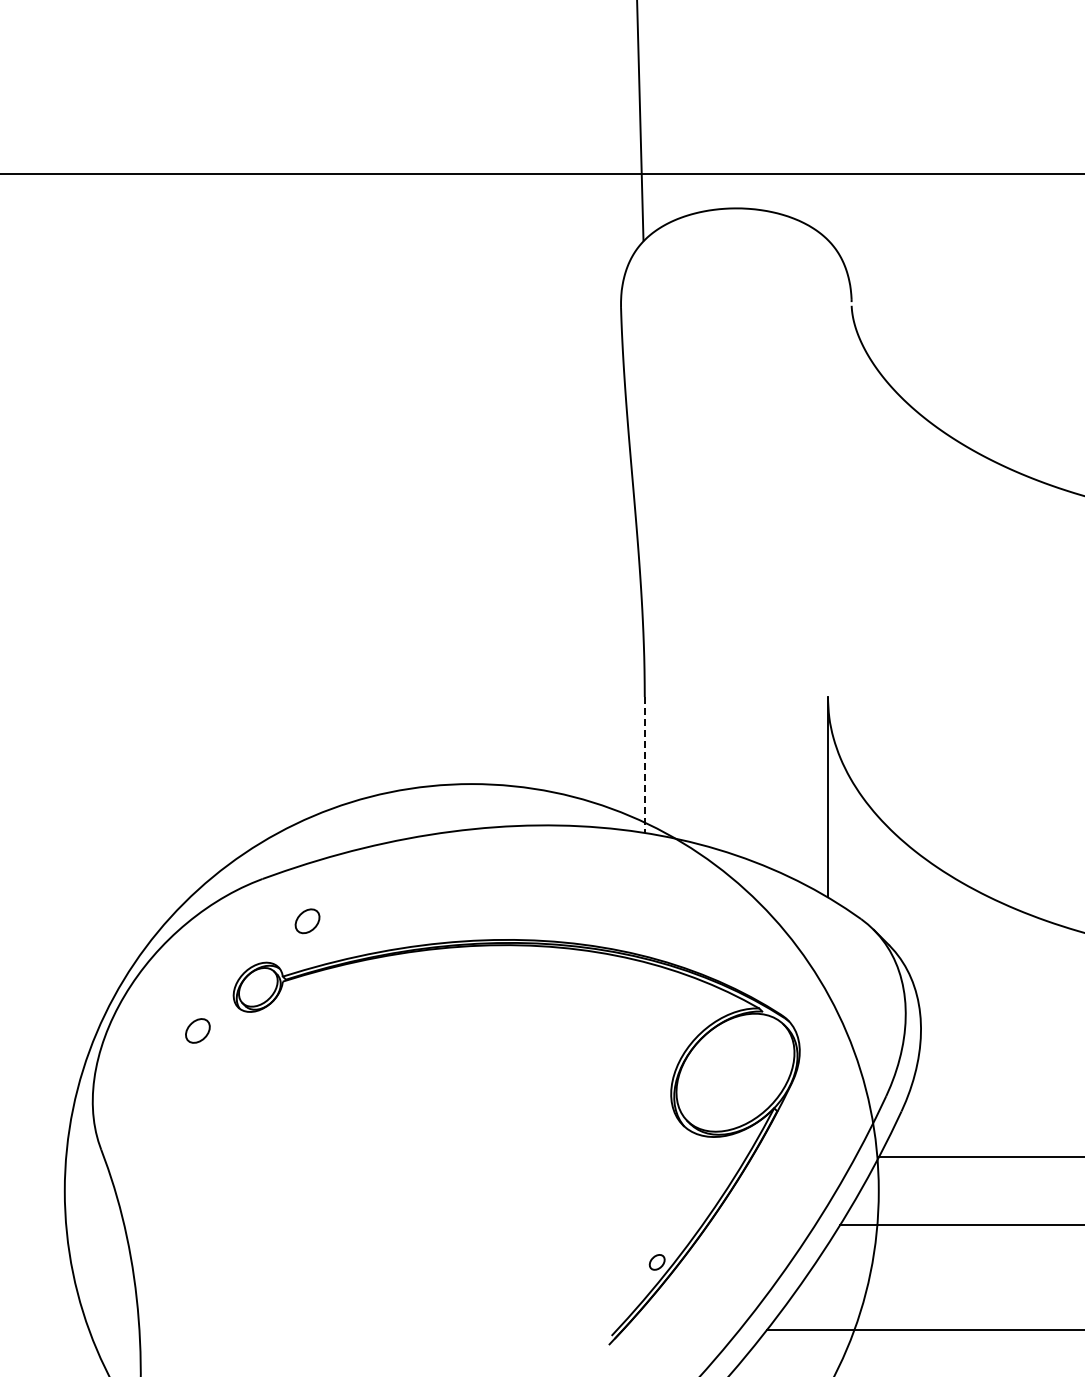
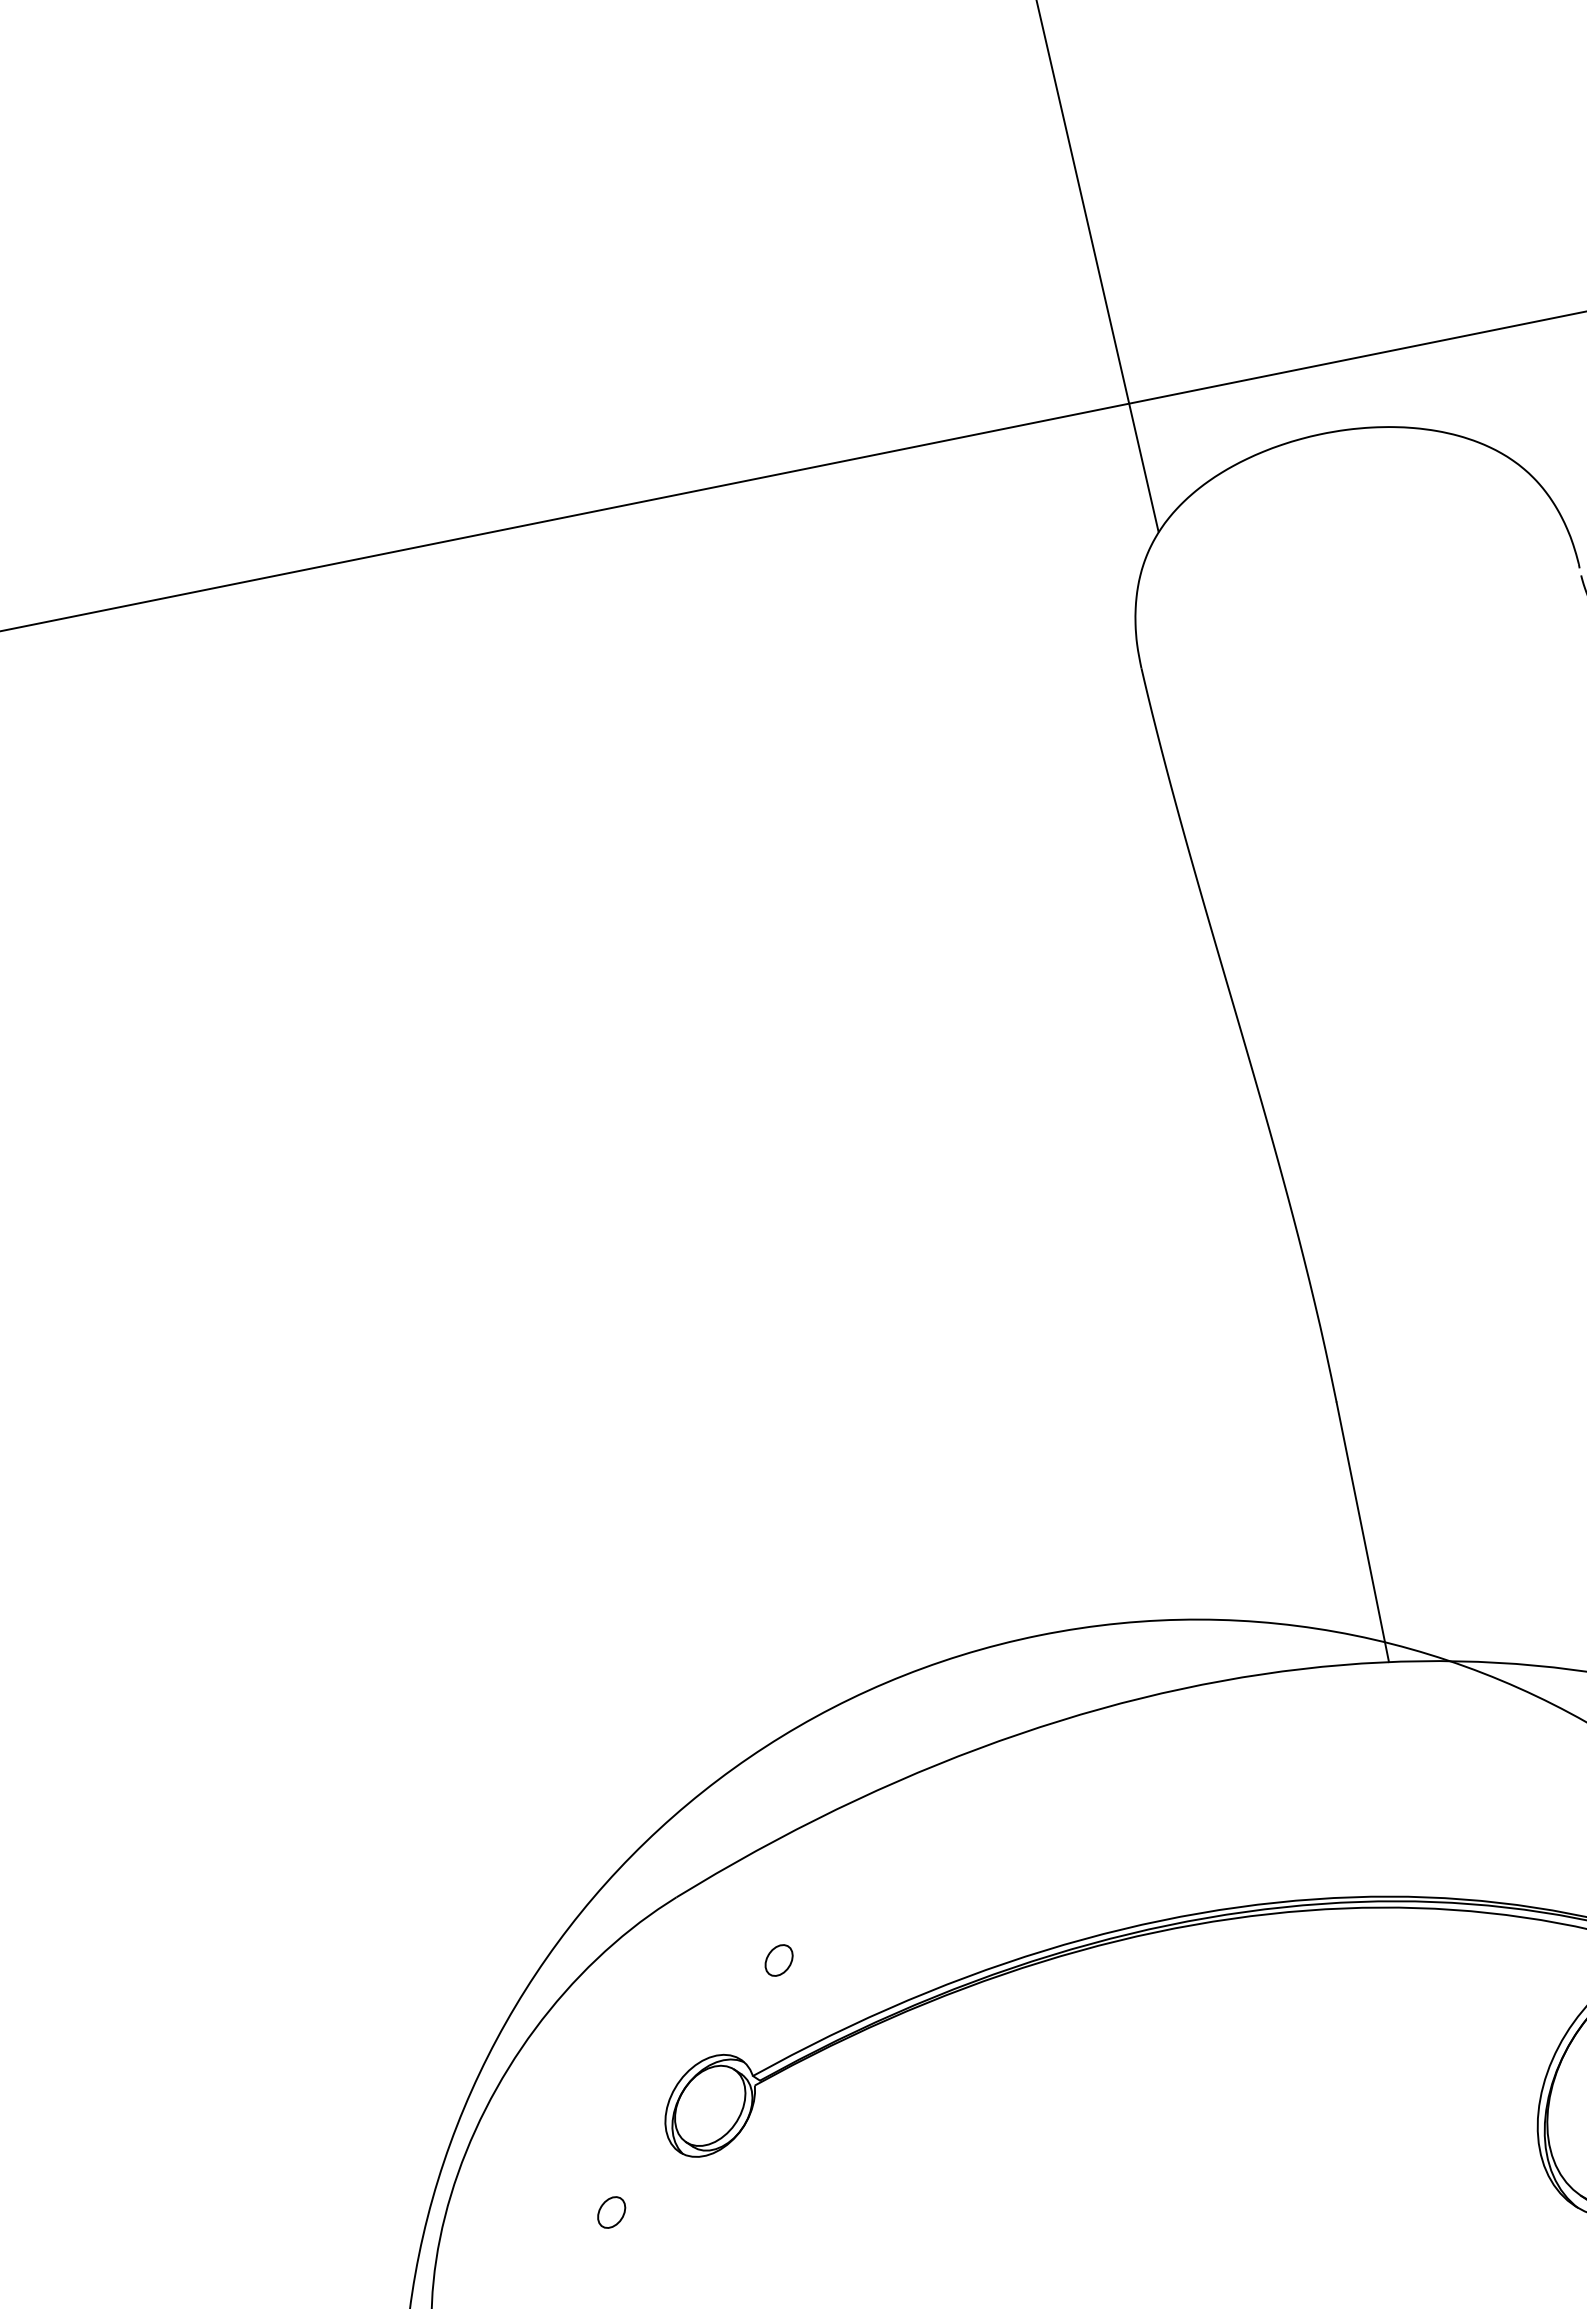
line: (644, 764) -> (1362, 1531), dashed -> solid
part: (307, 920) -> (778, 1959), size x0.62
part: (197, 1030) -> (610, 2211), size x0.62

